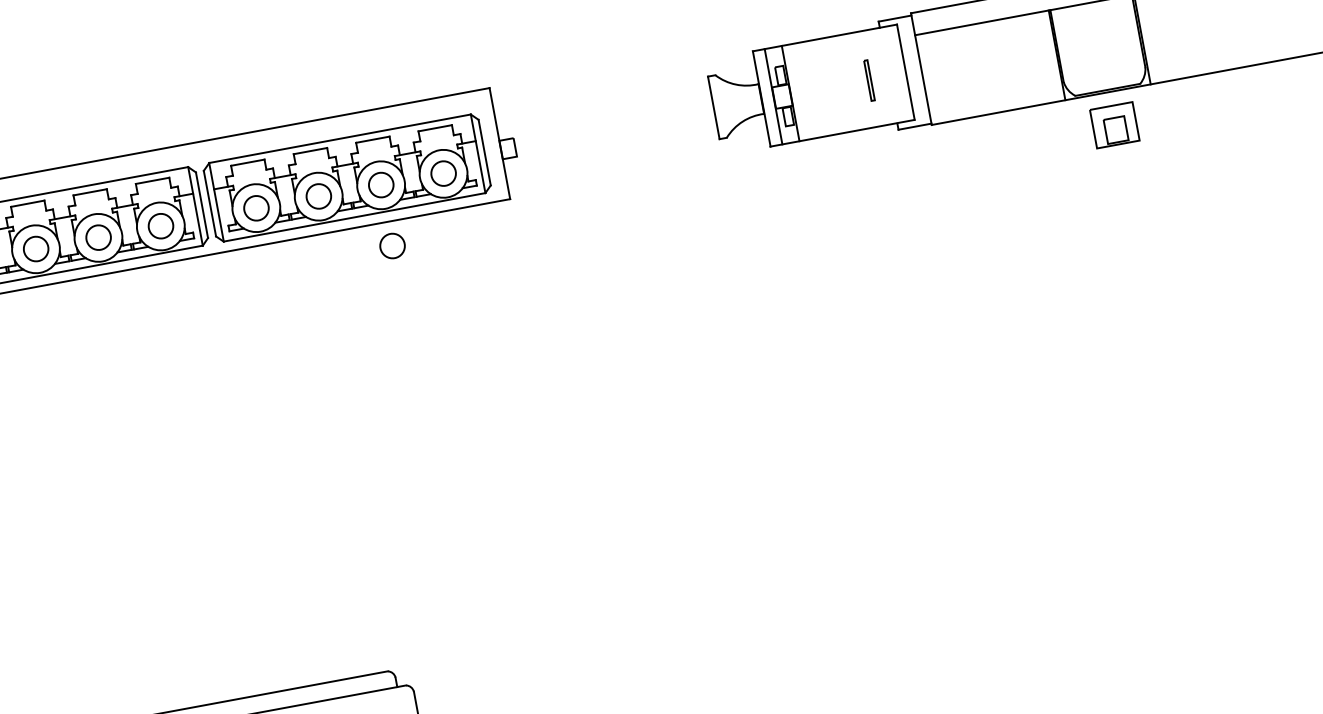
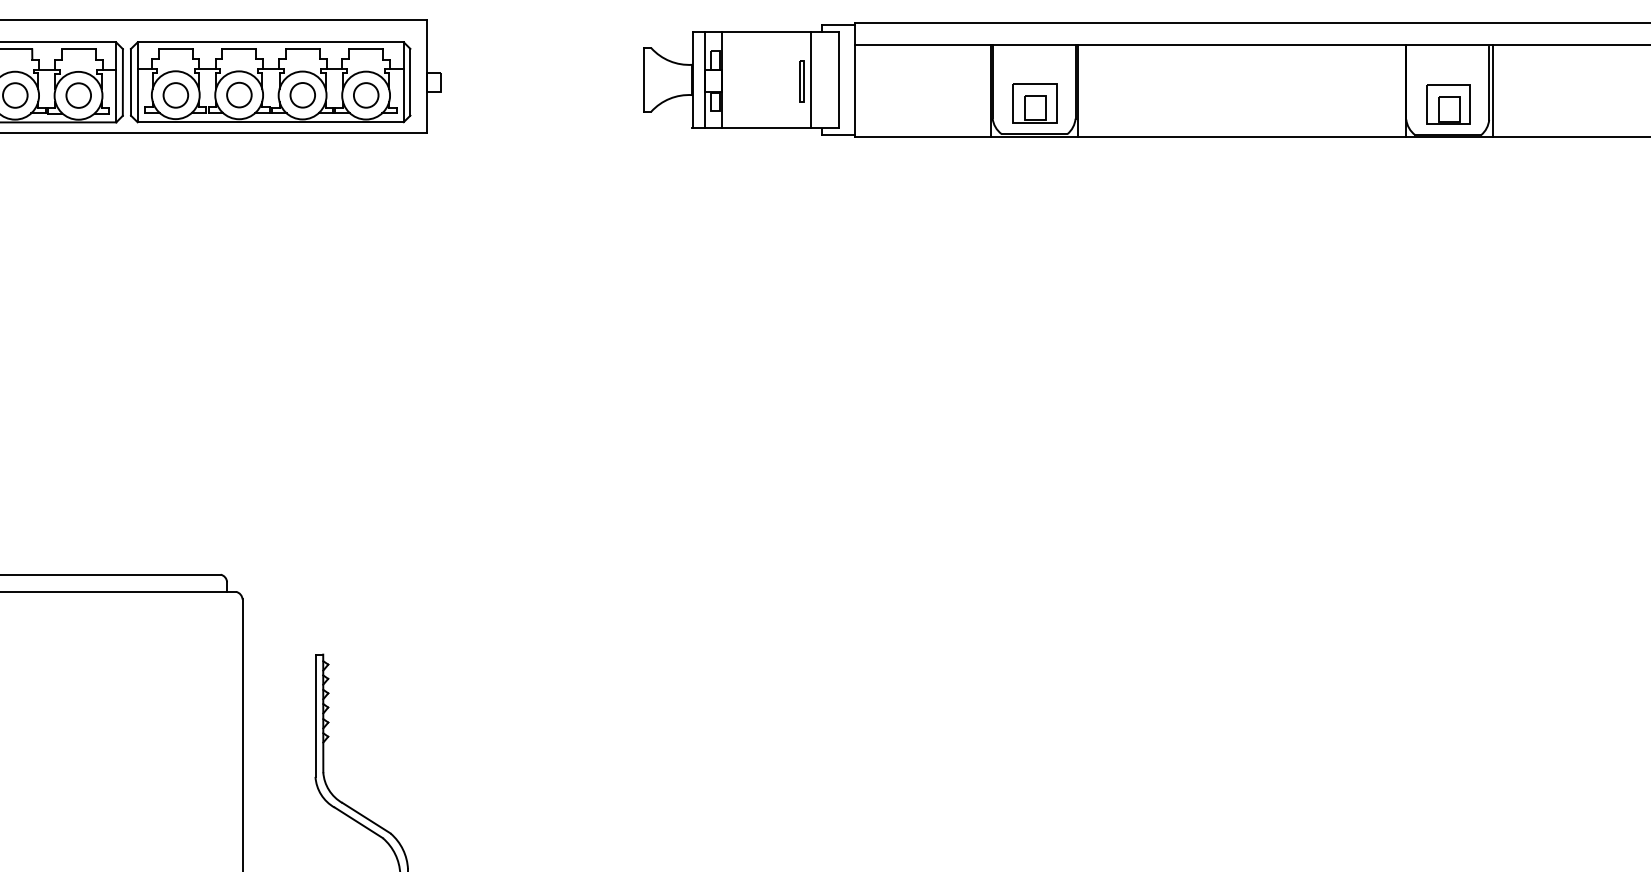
line: (877, 77) -> (810, 79), added
part: (1114, 125) -> (1034, 103), moved
circle: (392, 246) -> (302, 157), removed

